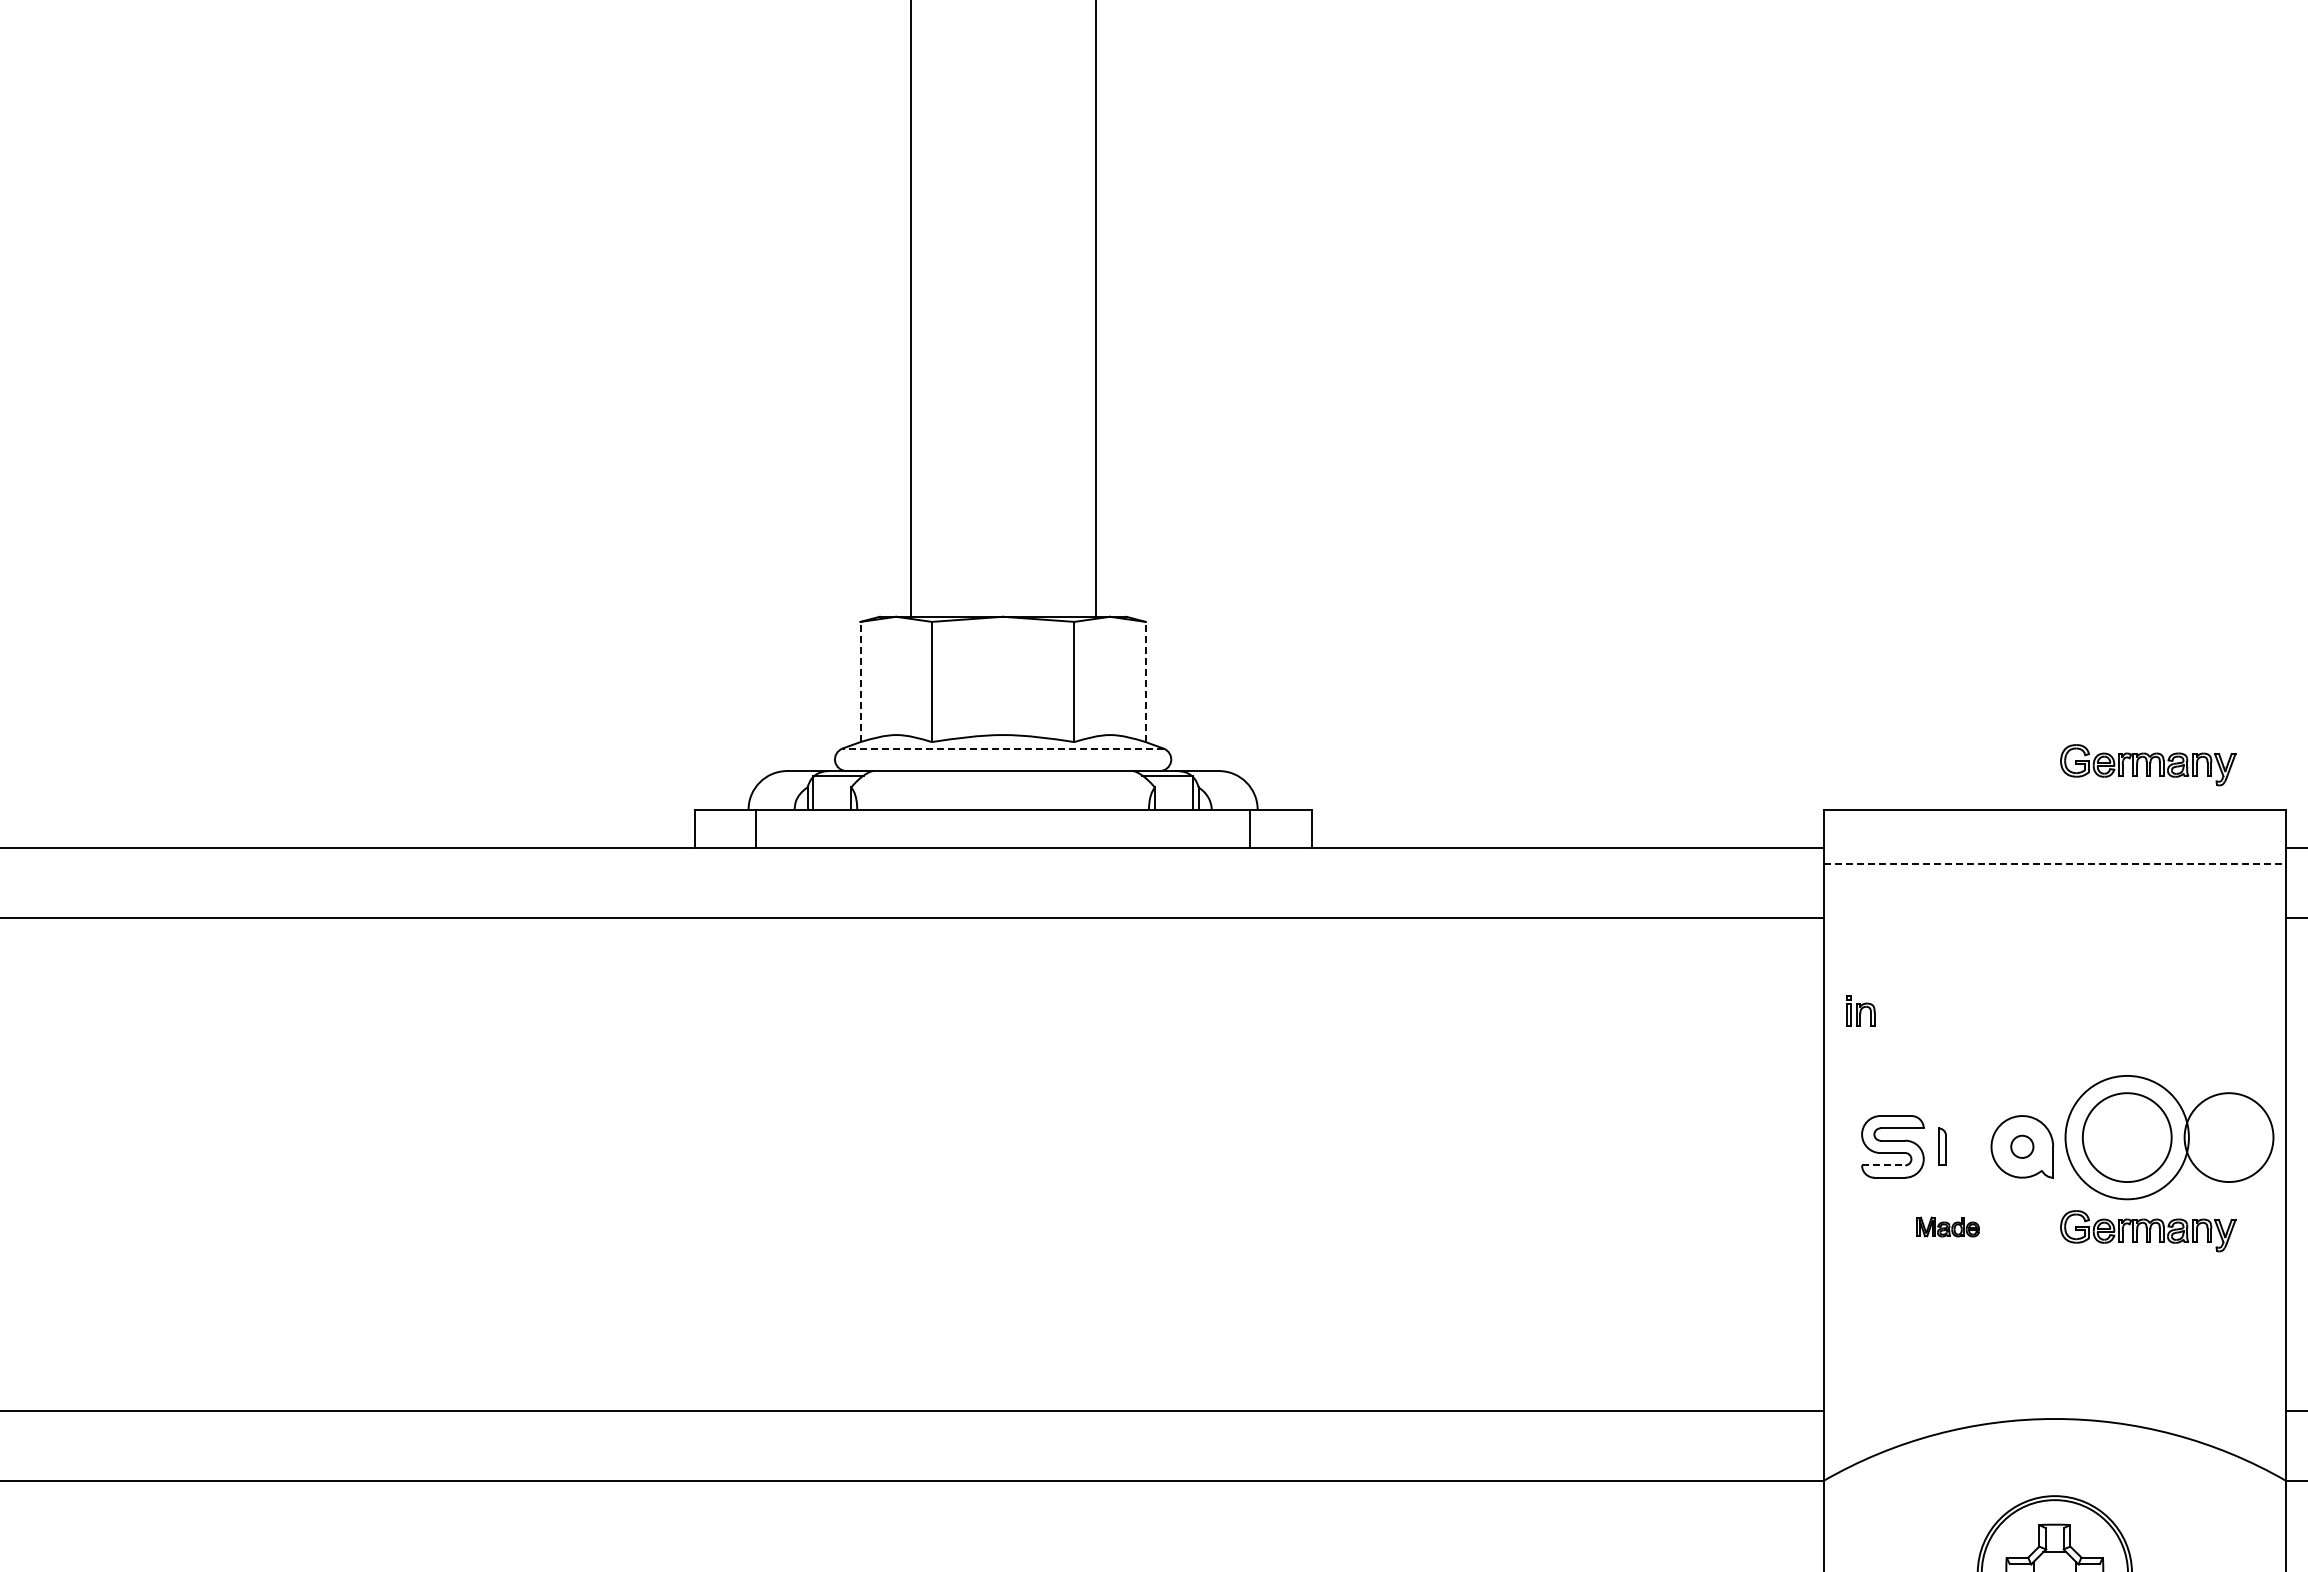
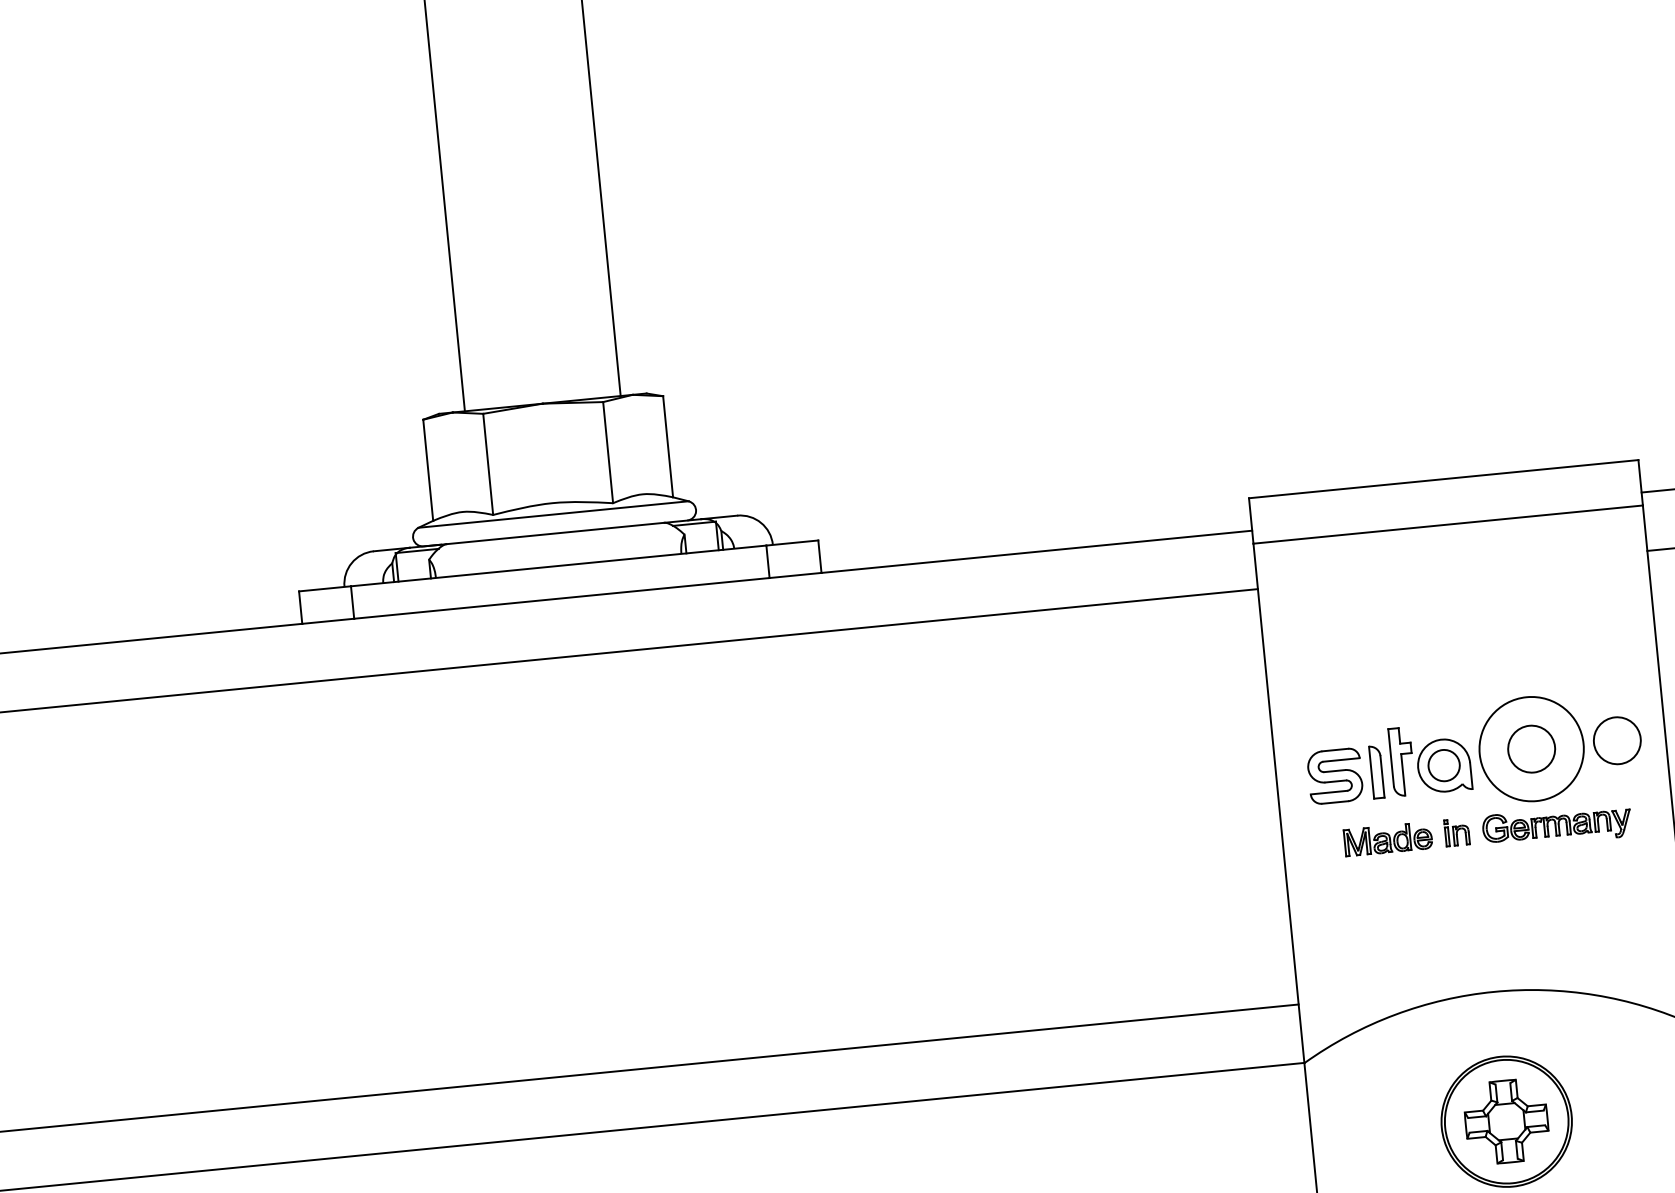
line: (860, 681) -> (428, 469), dashed -> solid
line: (1145, 681) -> (667, 446), dashed -> solid
line: (1003, 748) -> (553, 514), dashed -> solid
part: (2148, 765) -> (1518, 434), removed
line: (2055, 863) -> (1448, 524), dashed -> solid
part: (1860, 1010) -> (1456, 832), moved
part: (1972, 1137) -> (1401, 761), added
circle: (2127, 1137) -> (1531, 749), size x0.62
circle: (2228, 1137) -> (1616, 740), size x0.62
part: (1942, 1146) -> (1376, 771), size x1.67
circle: (2021, 1146) -> (1443, 765), size x1.67
line: (1883, 1165) -> (1328, 792), dashed -> solid
part: (1948, 1226) -> (1388, 838), size x1.67

